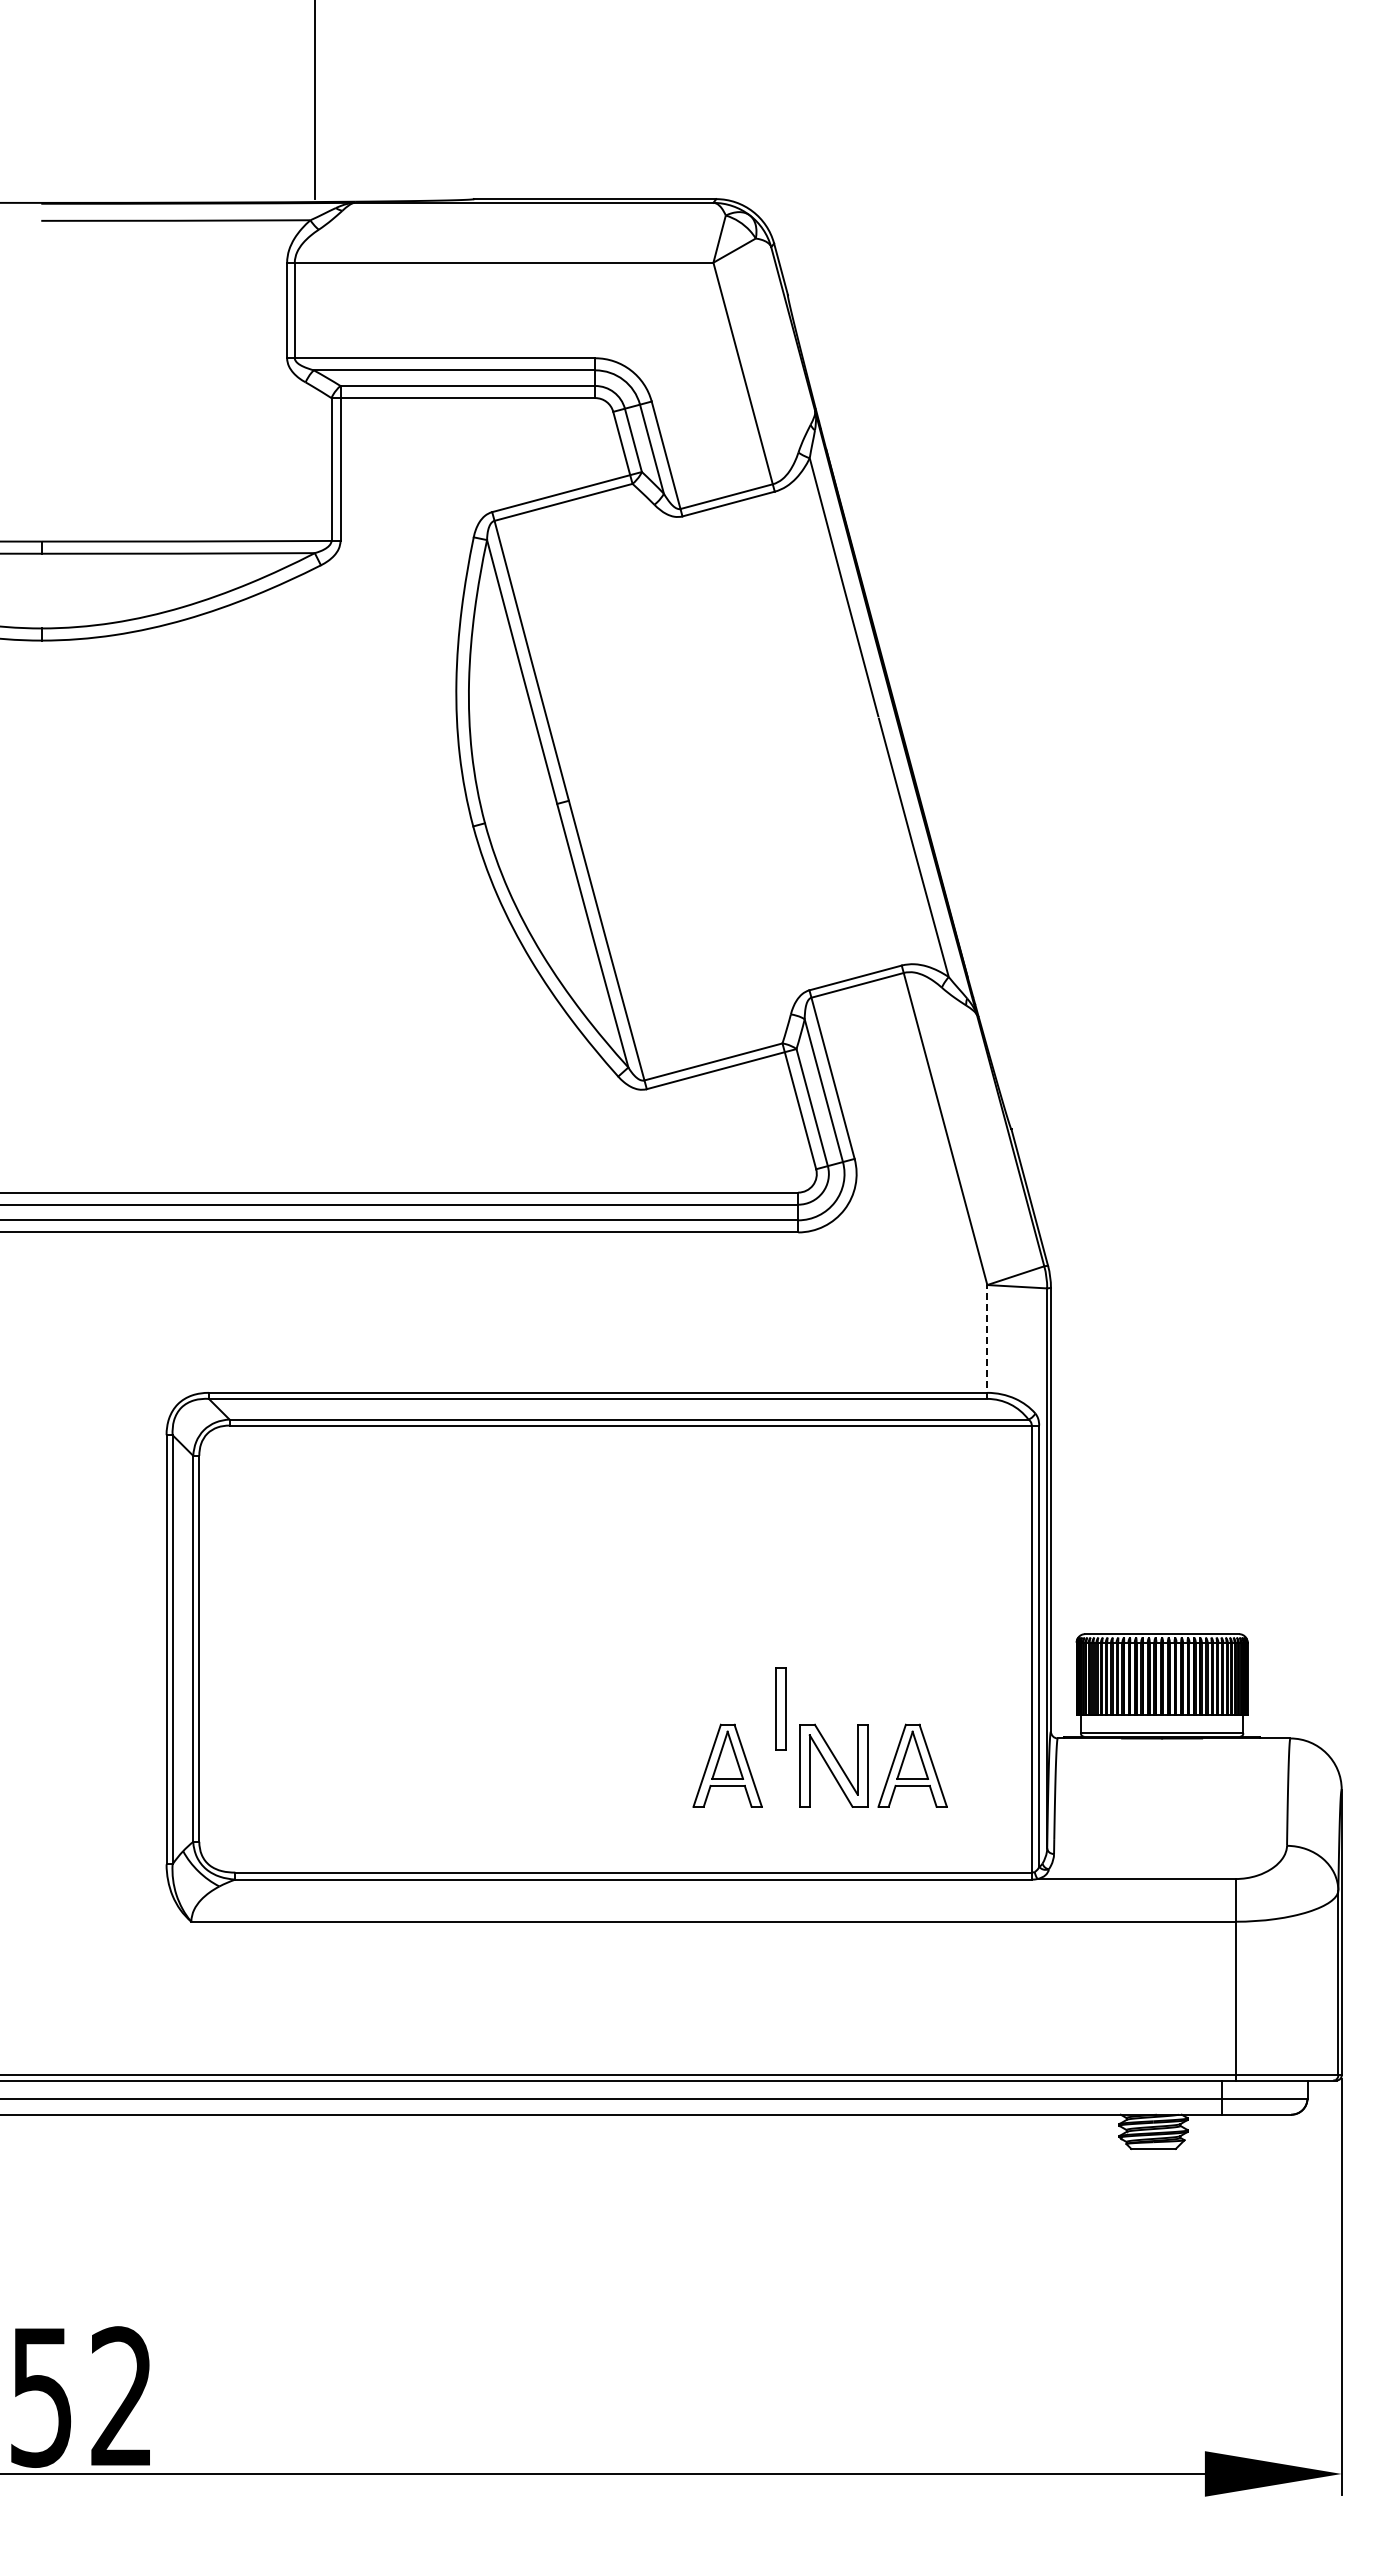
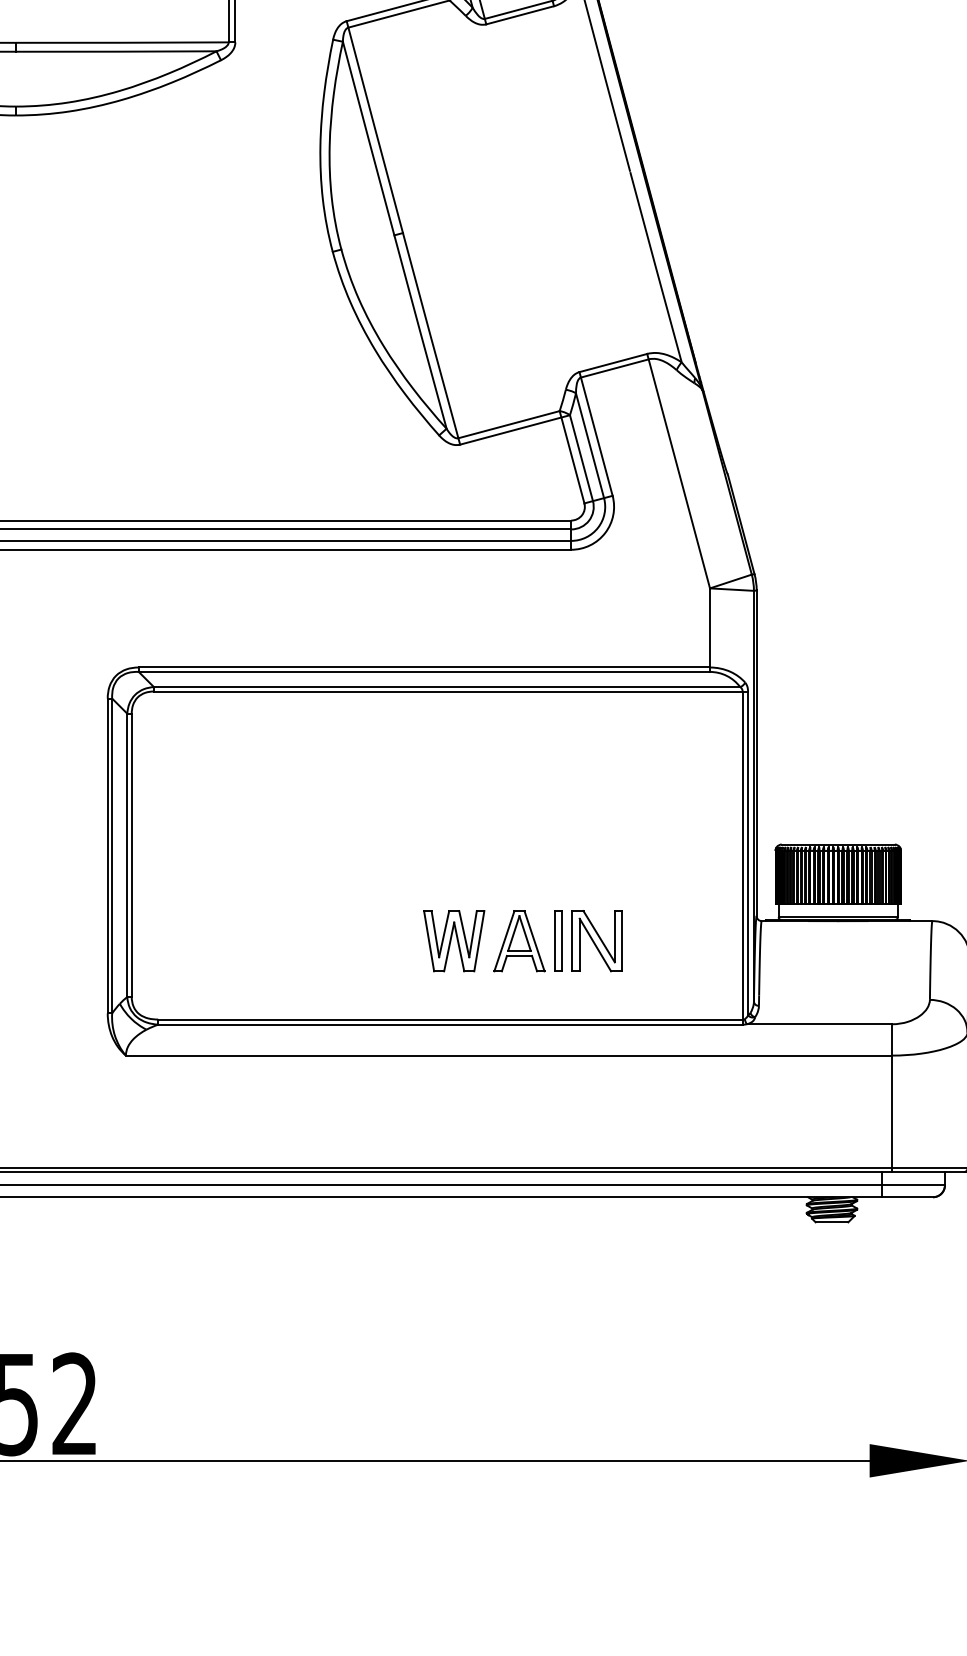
line: (987, 1341) -> (710, 629), dashed -> solid
part: (780, 1708) -> (558, 940), moved
part: (638, 1765) -> (454, 940), added
part: (912, 1765) -> (655, 940), removed

